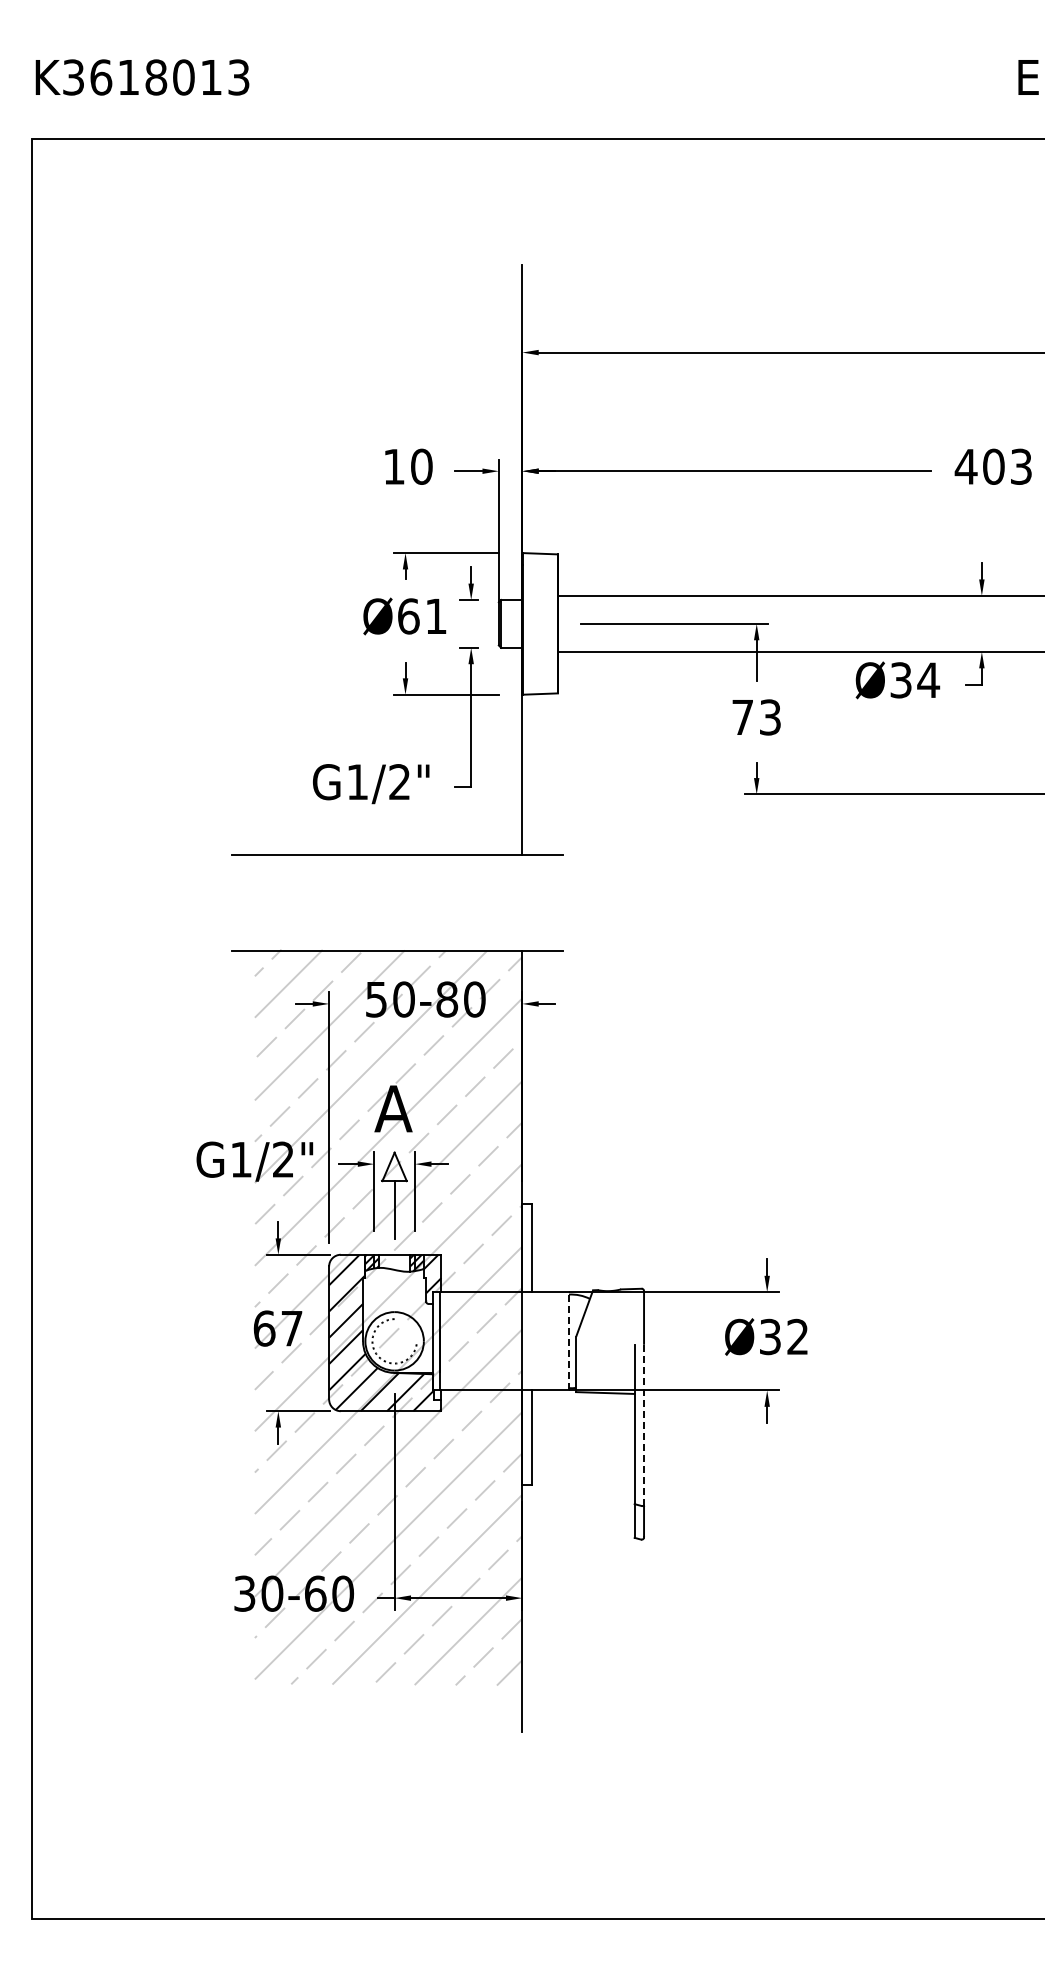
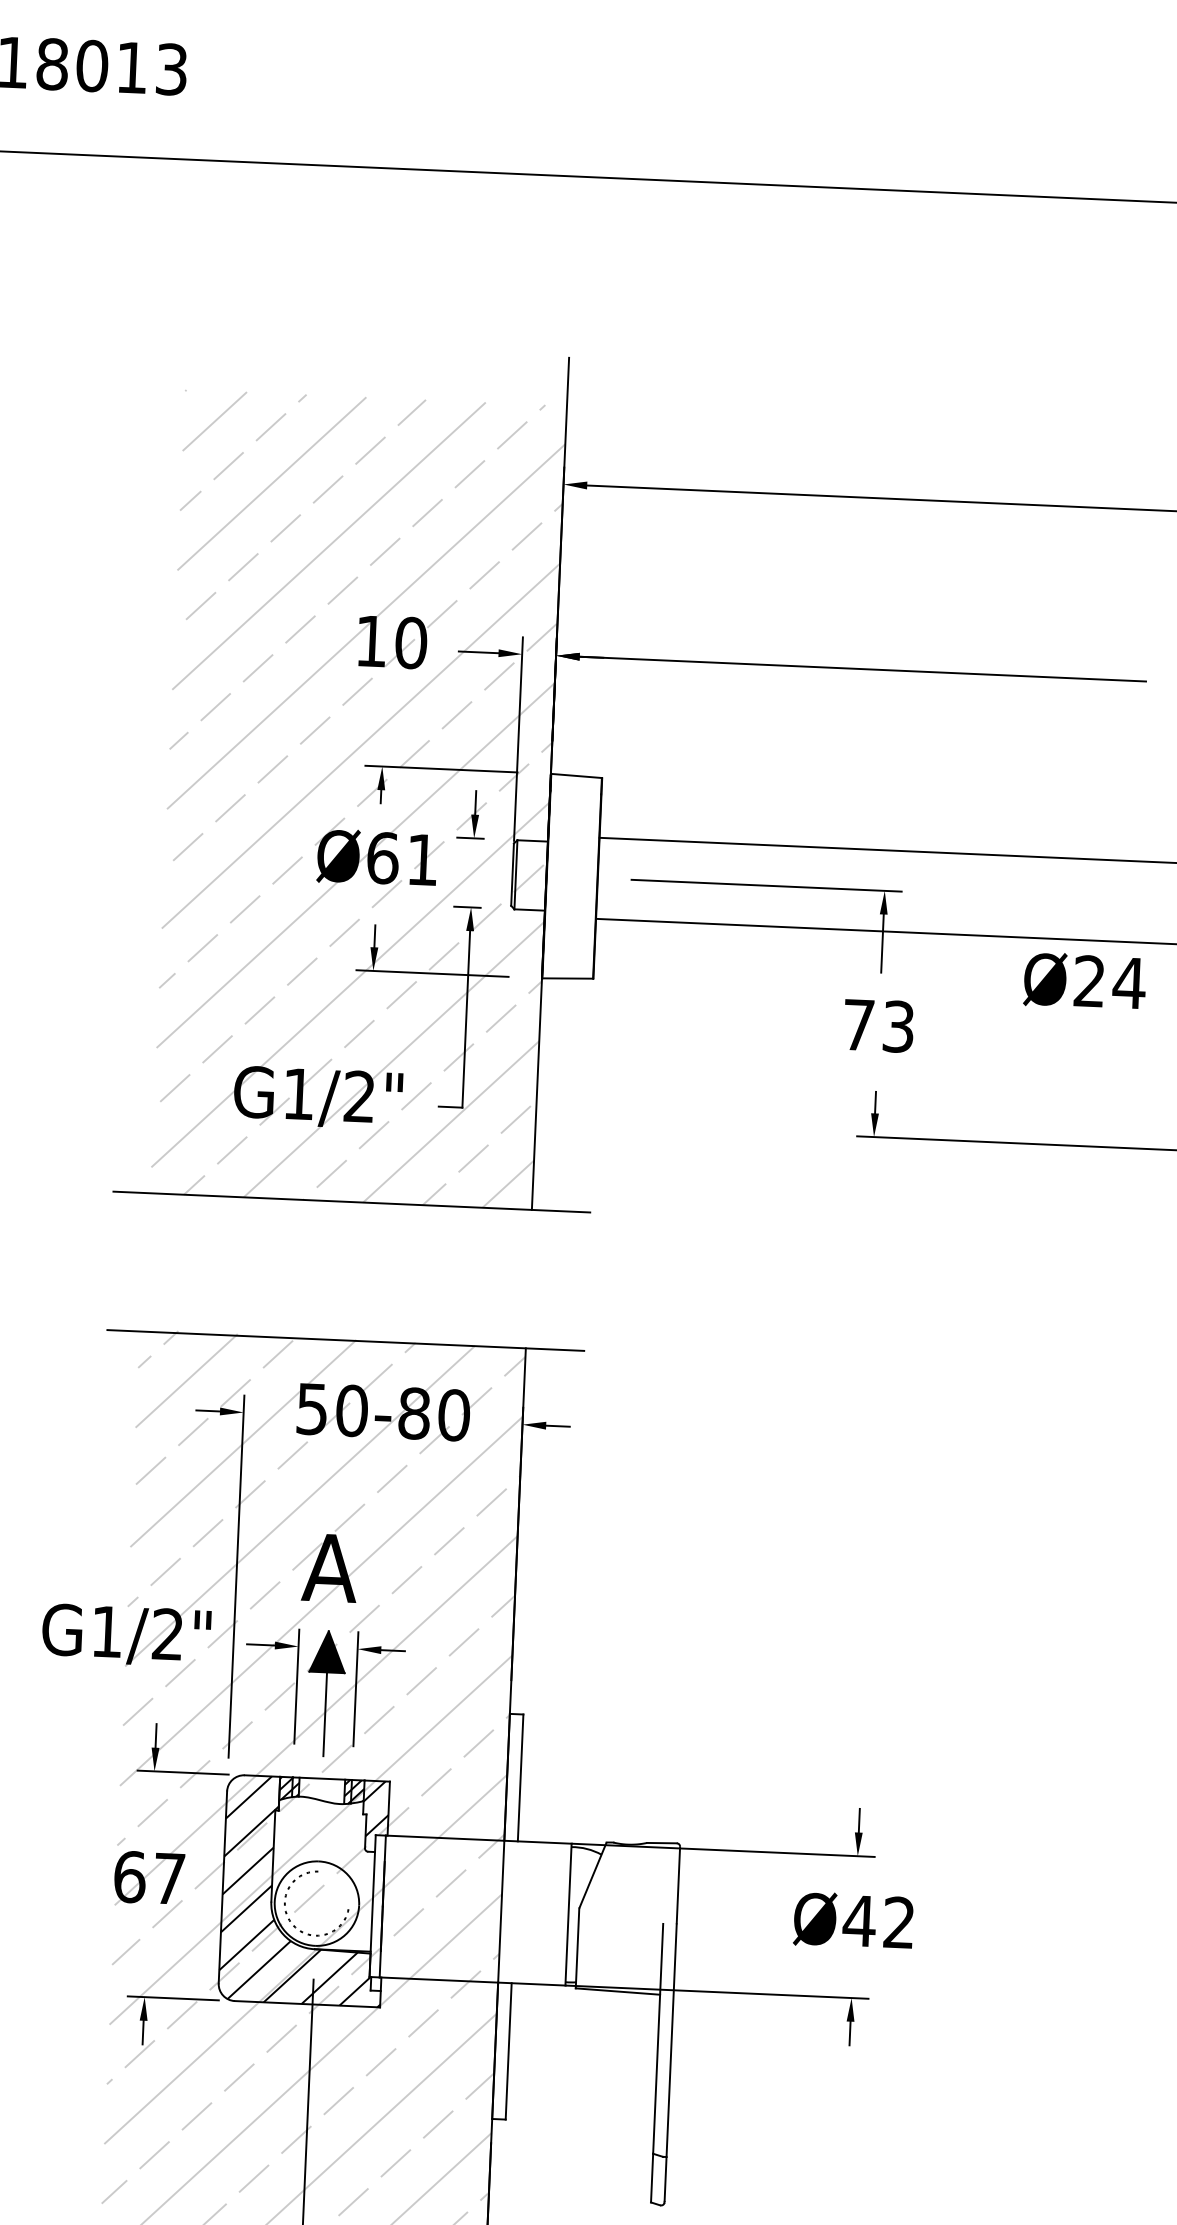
hatch: (389, 576) -> (357, 799), added
text: (900, 680) -> (1088, 981), Ø34 -> Ø24
fill: (394, 1166) -> (327, 1651), added
text: (769, 1336) -> (858, 1920), Ø32 -> Ø42
line: (568, 1340) -> (567, 1913), dashed -> solid
line: (644, 1425) -> (672, 2040), dashed -> solid

